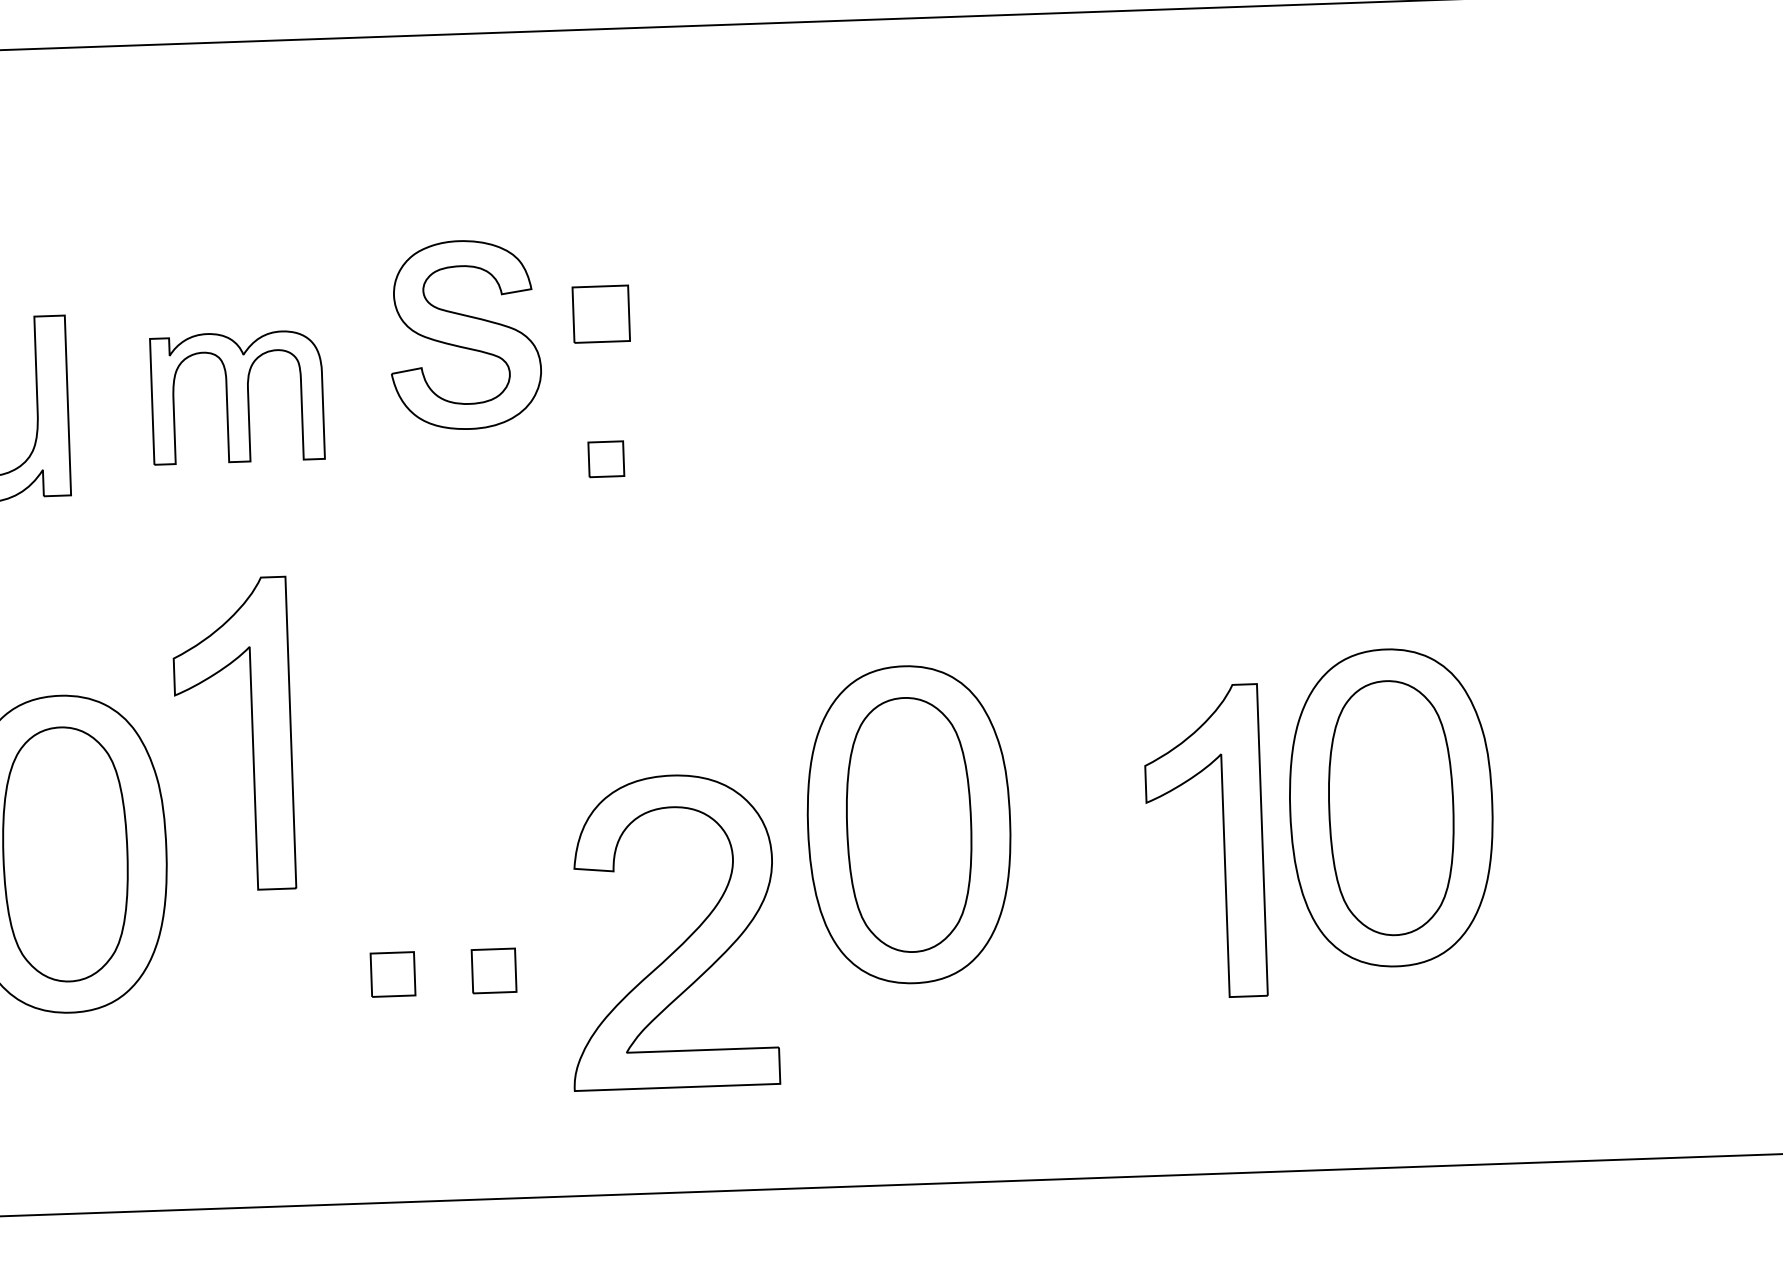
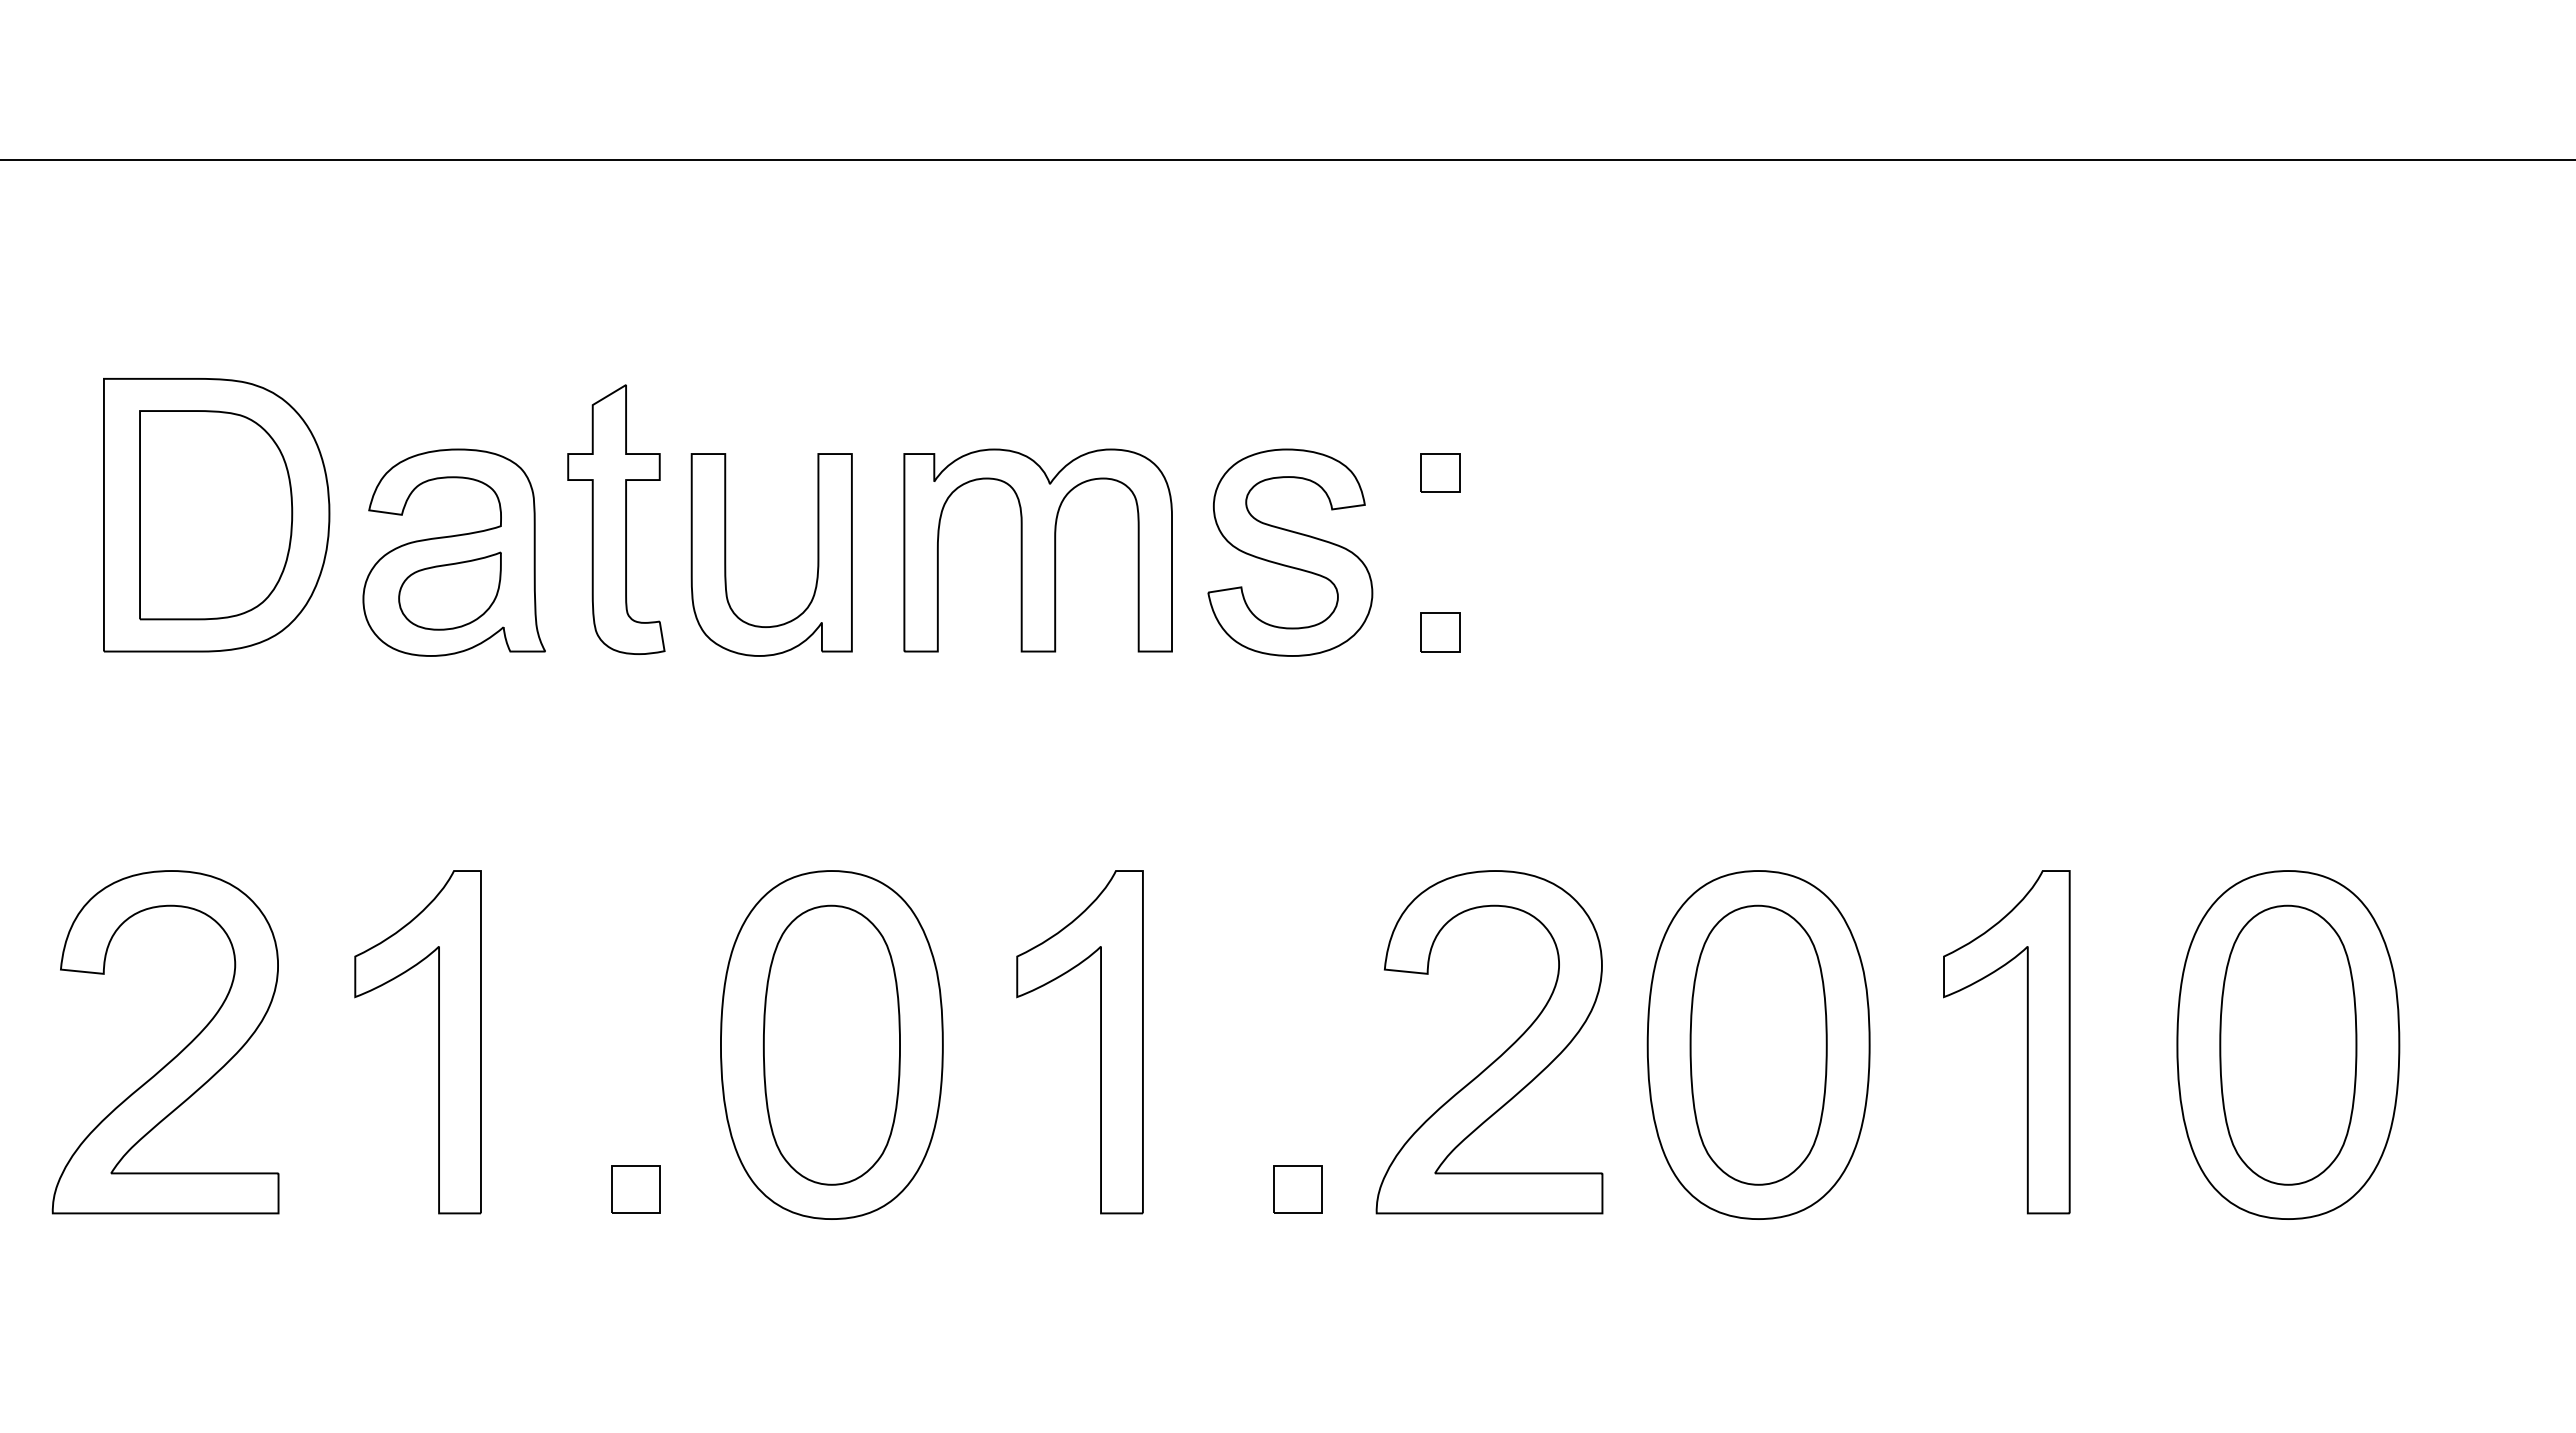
part: (601, 313) -> (1440, 472), size x0.62
part: (465, 334) -> (1290, 552), moved
part: (236, 397) -> (1037, 550), size x1.43
part: (252, 734) -> (1100, 1042), moved
part: (1223, 841) -> (2026, 1042), moved
part: (681, 943) -> (1499, 1055), moved
part: (392, 974) -> (1186, 1189), removed

